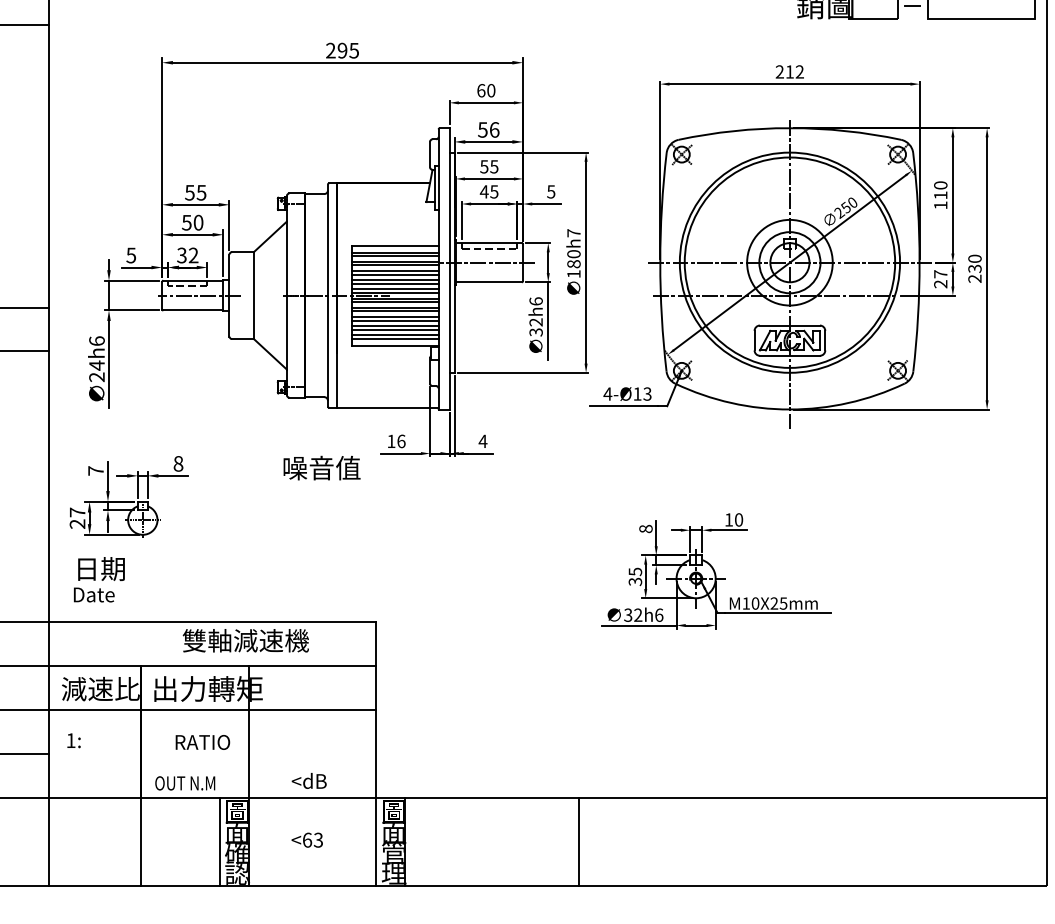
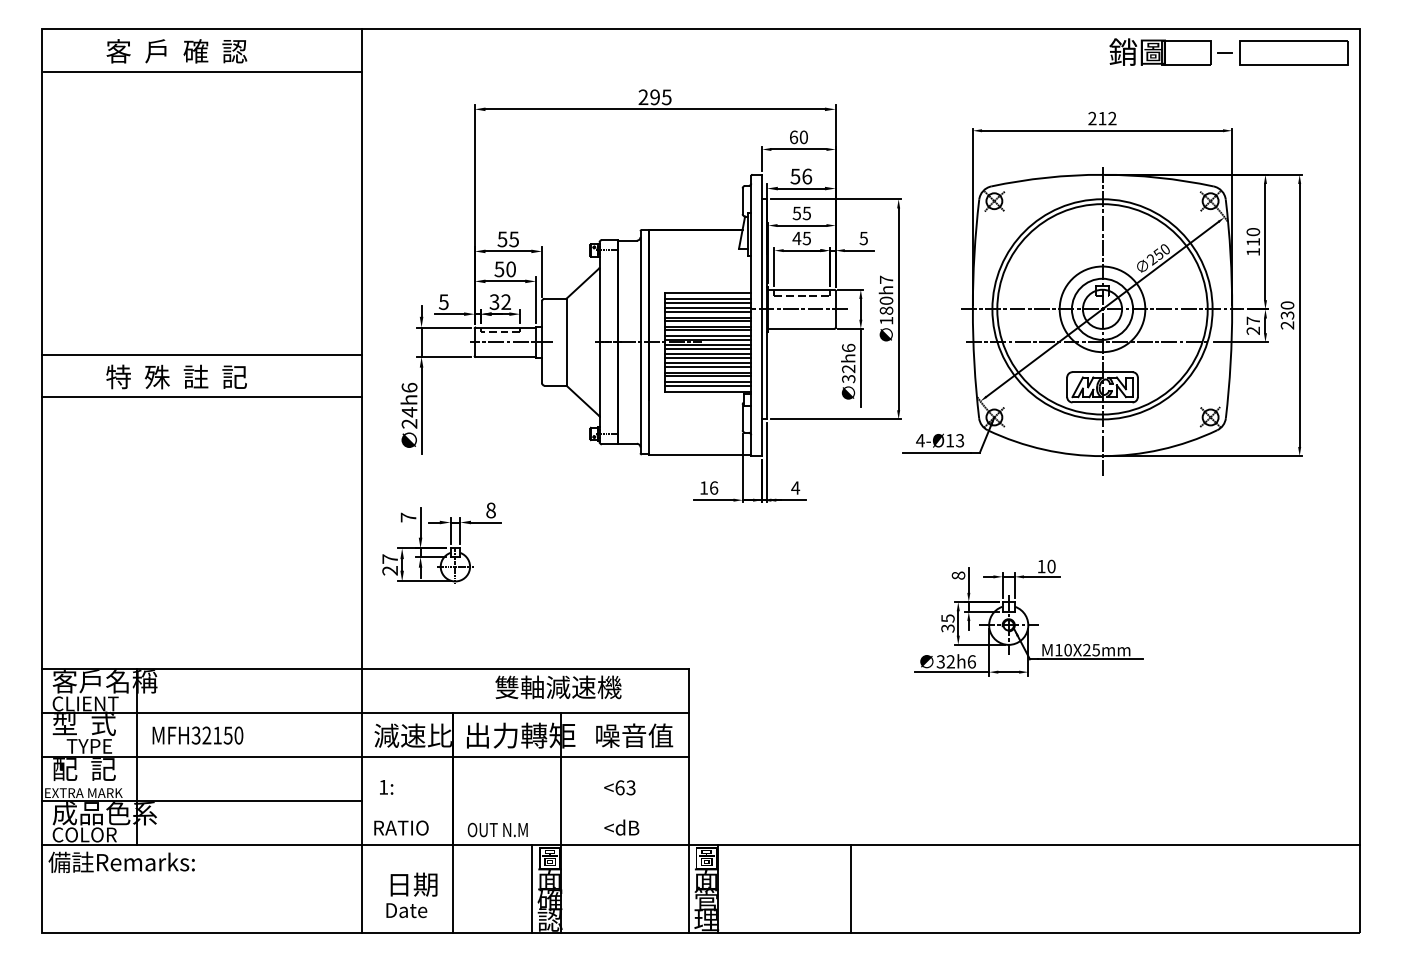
text: (321, 467) -> (634, 735), moved
text: (98, 579) -> (411, 895), moved
text: (202, 741) -> (401, 827), moved
text: (306, 839) -> (619, 787), moved
line: (579, 841) -> (851, 888), moved

